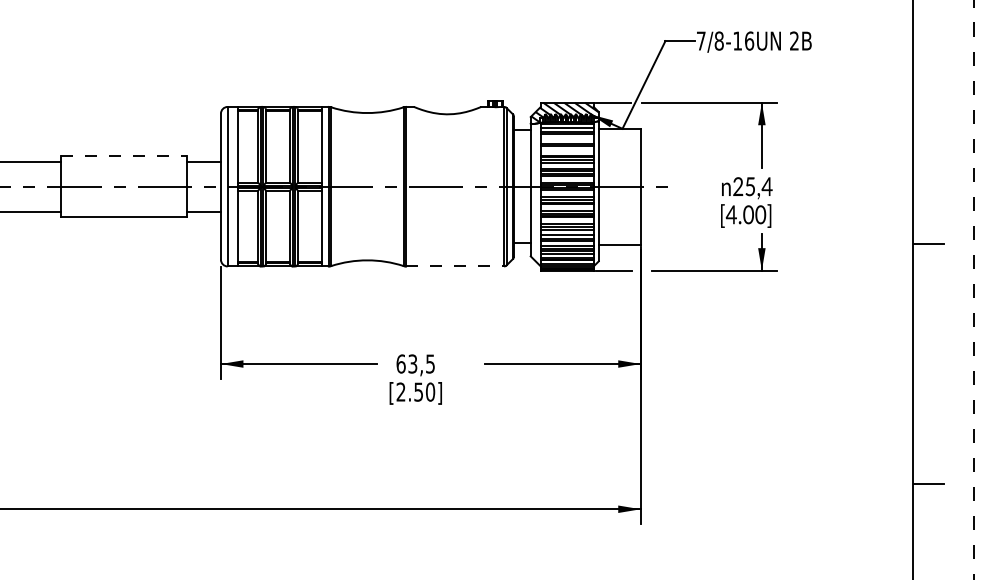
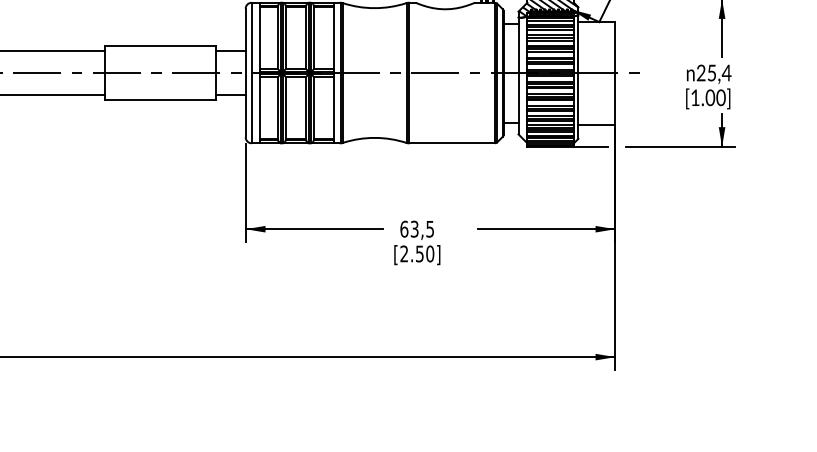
line: (566, 138) -> (550, 30), added
line: (566, 149) -> (550, 40), added
line: (124, 156) -> (160, 46), dashed -> solid
text: (730, 214) -> (694, 97), [4.00] -> [1.00]
line: (455, 266) -> (452, 143), dashed -> solid

